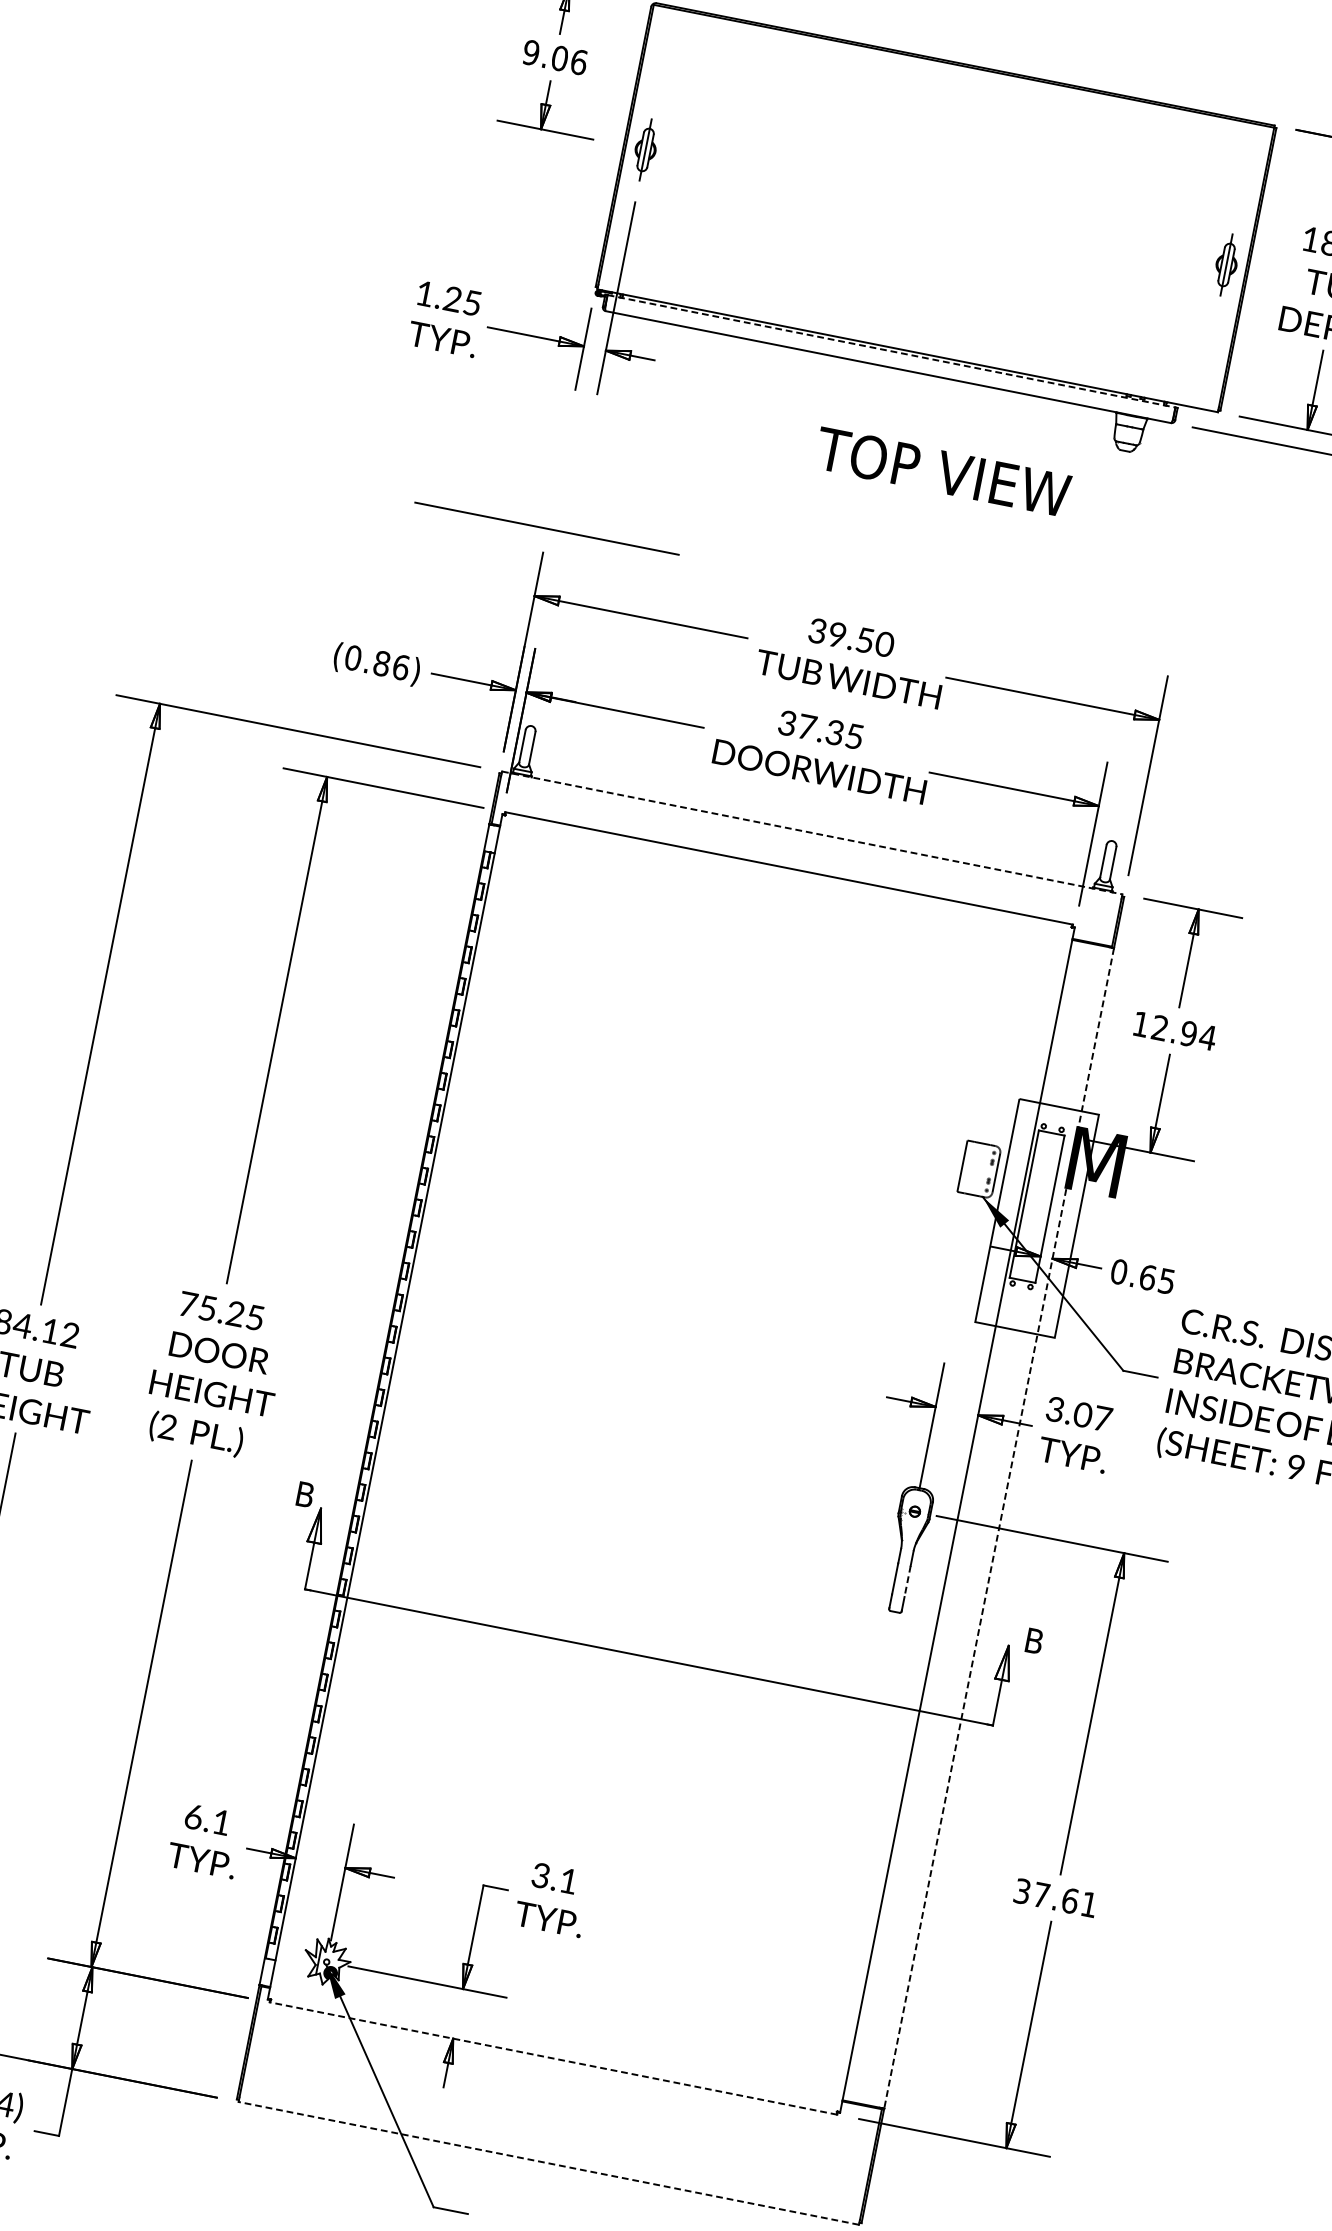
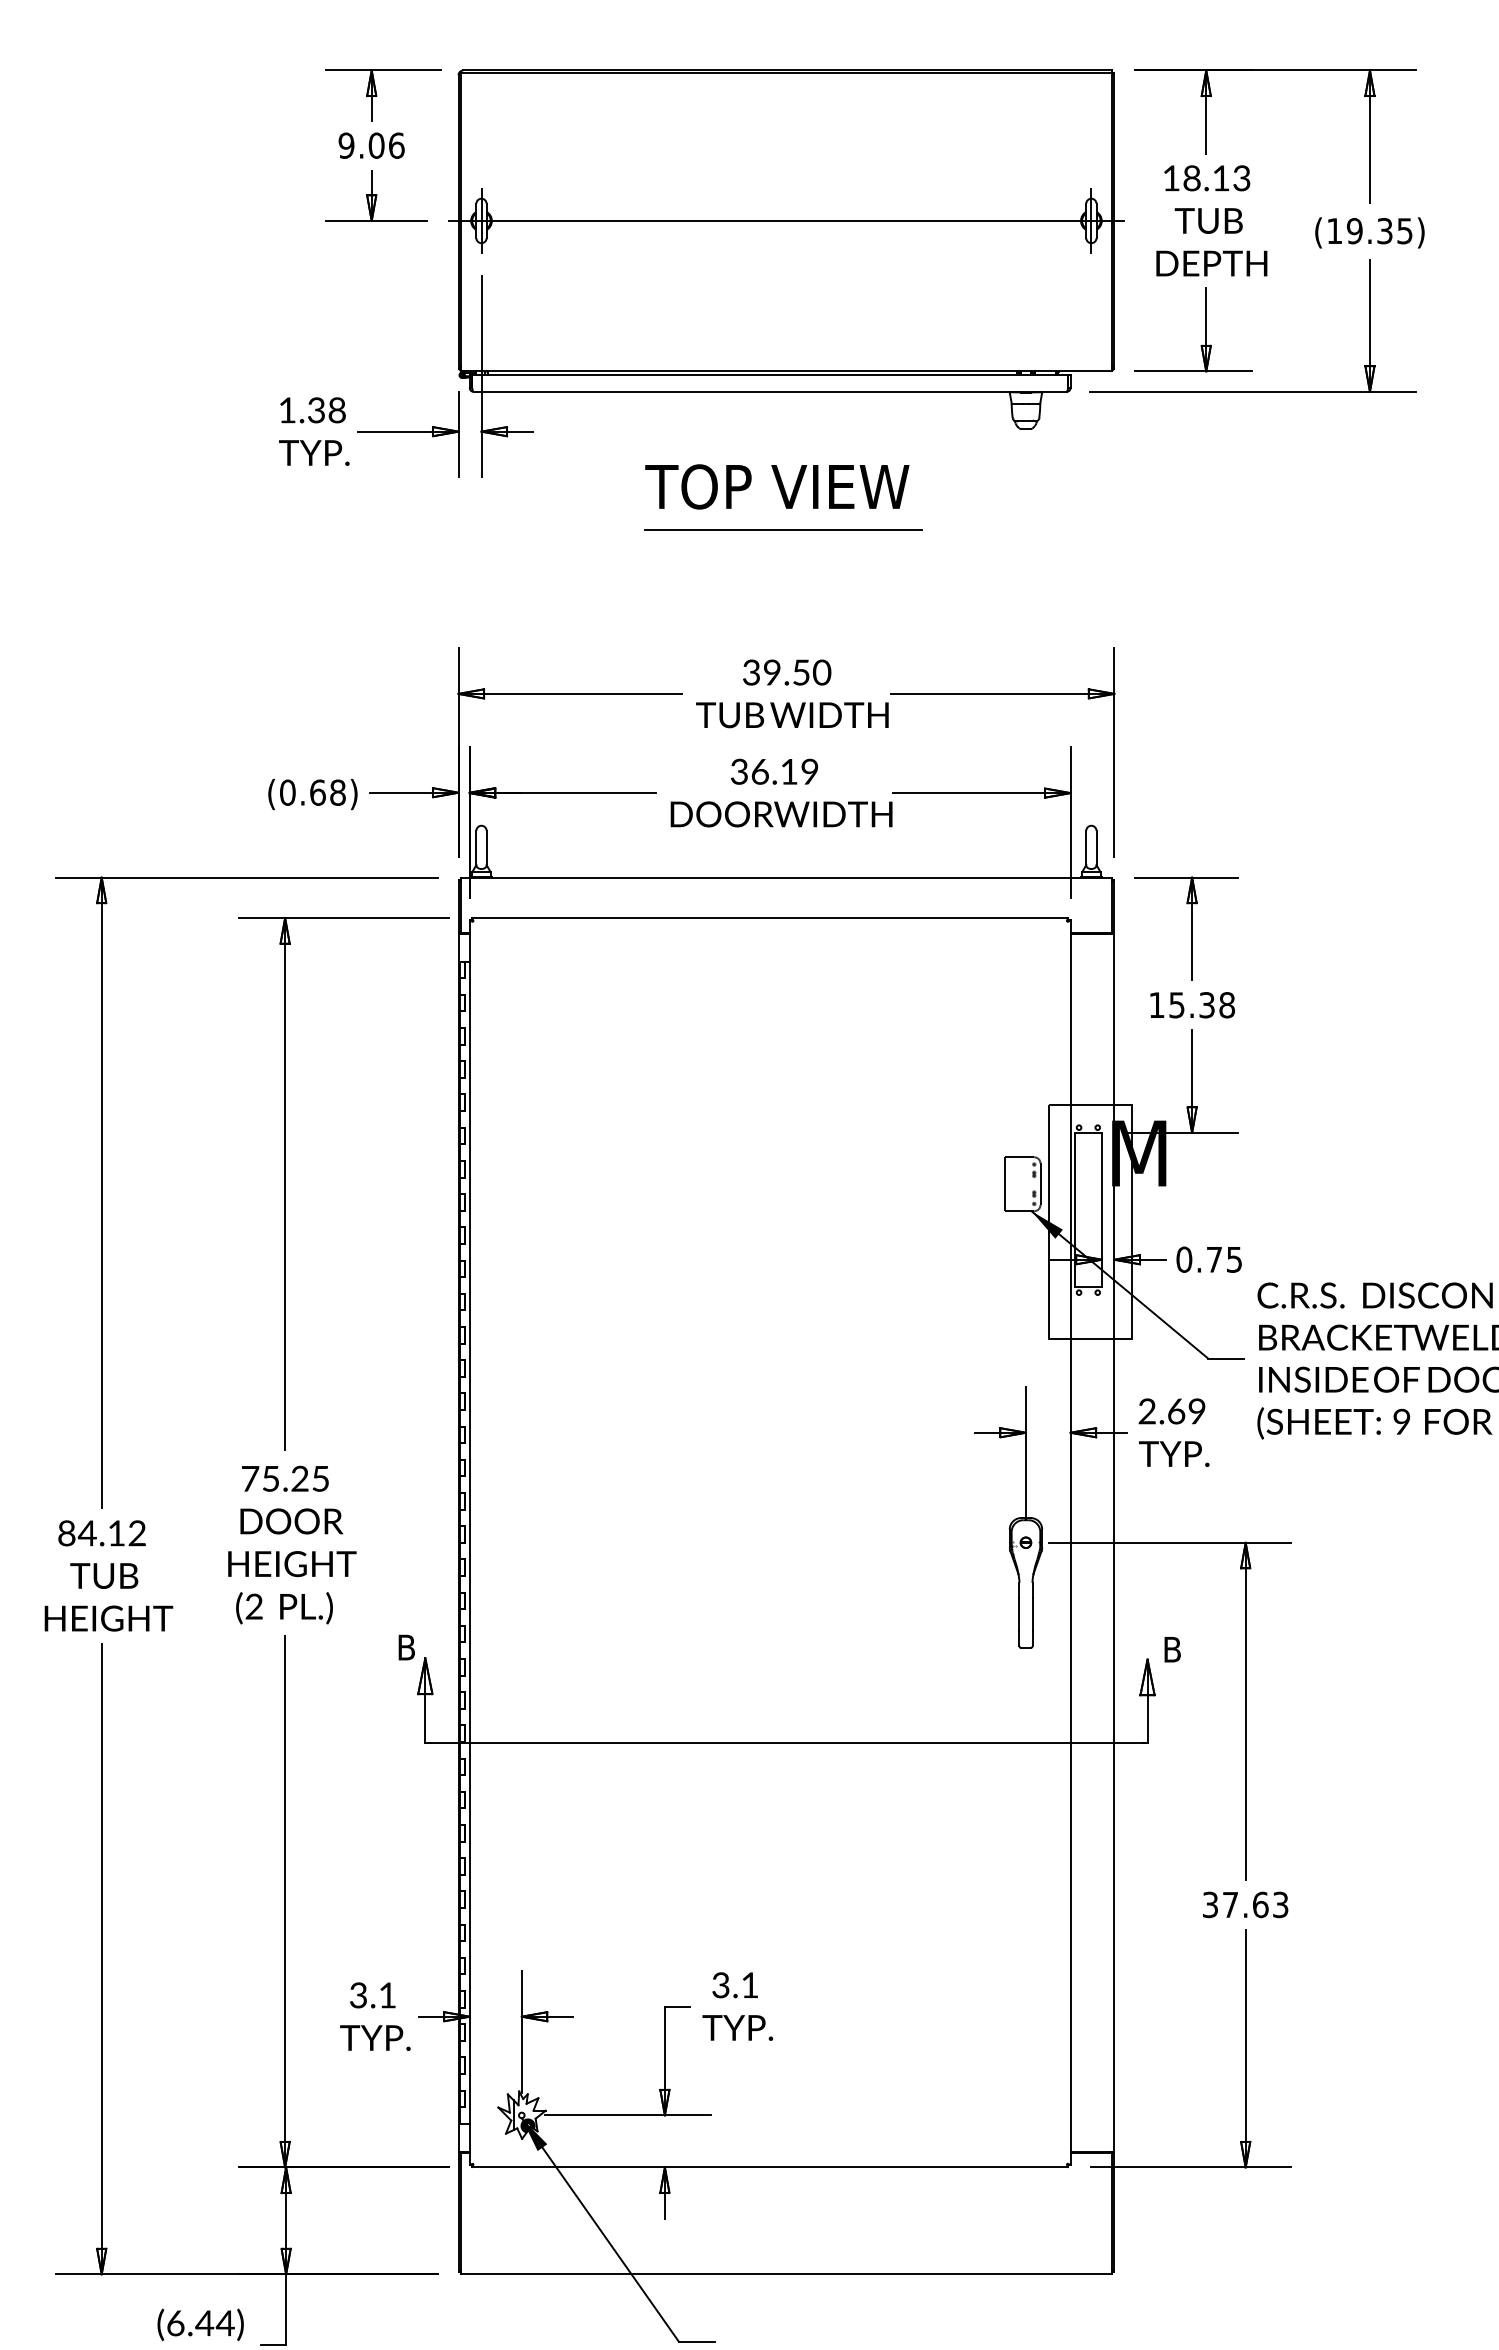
line: (936, 207) -> (786, 220), added
text: (462, 301) -> (326, 410), 1.25 -> 1.38
line: (891, 351) -> (770, 375), dashed -> solid
text: (943, 471) -> (777, 486), moved
line: (547, 527) -> (783, 529), moved
text: (391, 665) -> (327, 792), (0.86) -> (0.68)
text: (830, 731) -> (784, 771), 37.35 -> 36.19
line: (812, 832) -> (786, 877), dashed -> solid
text: (1184, 1033) -> (1202, 1005), 12.94 -> 15.38
text: (1147, 1277) -> (1214, 1259), 0.65 -> 0.75
text: (1079, 1414) -> (1172, 1411), 3.07 -> 2.69
line: (999, 1529) -> (1114, 1543), dashed -> solid
line: (907, 1582) -> (1032, 1615), dashed -> solid
text: (193, 1816) -> (358, 1994), 6.1 -> 3.1
text: (1089, 1904) -> (1280, 1904), 37.61 -> 37.63
line: (552, 2058) -> (769, 2167), dashed -> solid
line: (548, 2163) -> (786, 2274), dashed -> solid

